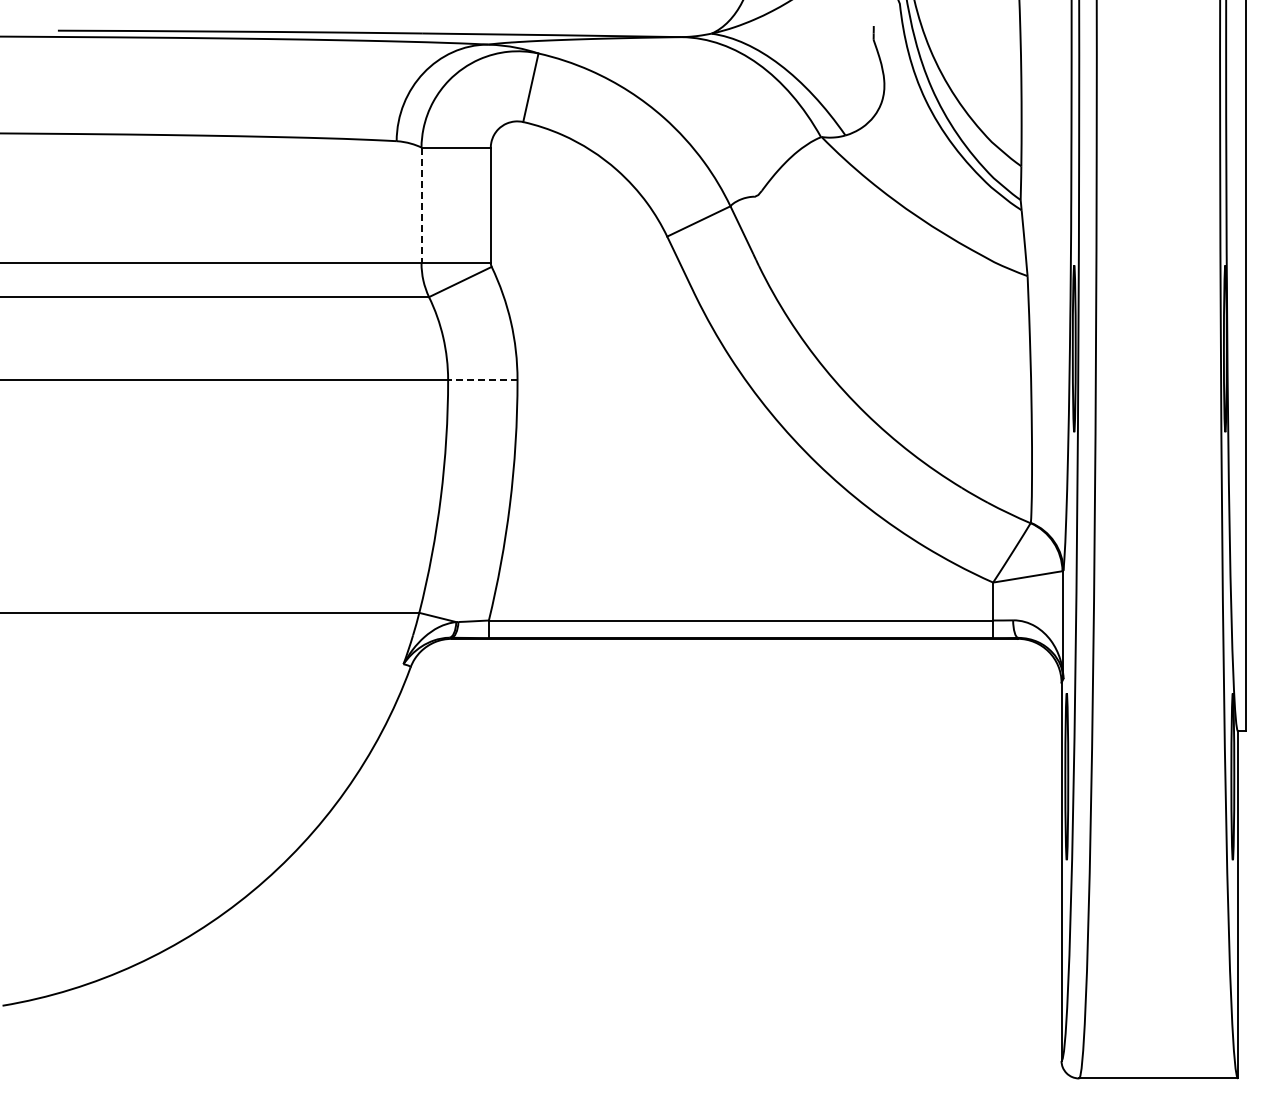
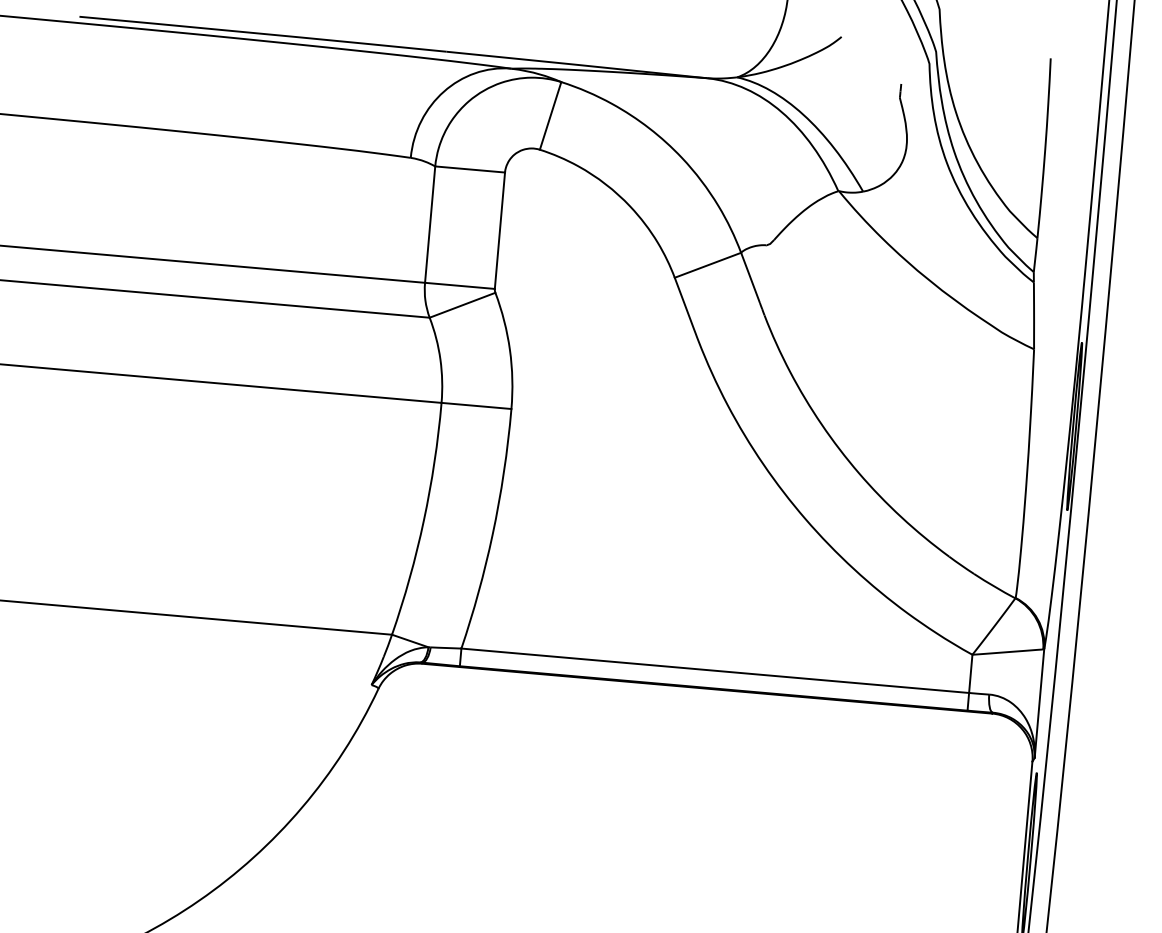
line: (421, 205) -> (430, 224), dashed -> solid
line: (482, 380) -> (476, 406), dashed -> solid

